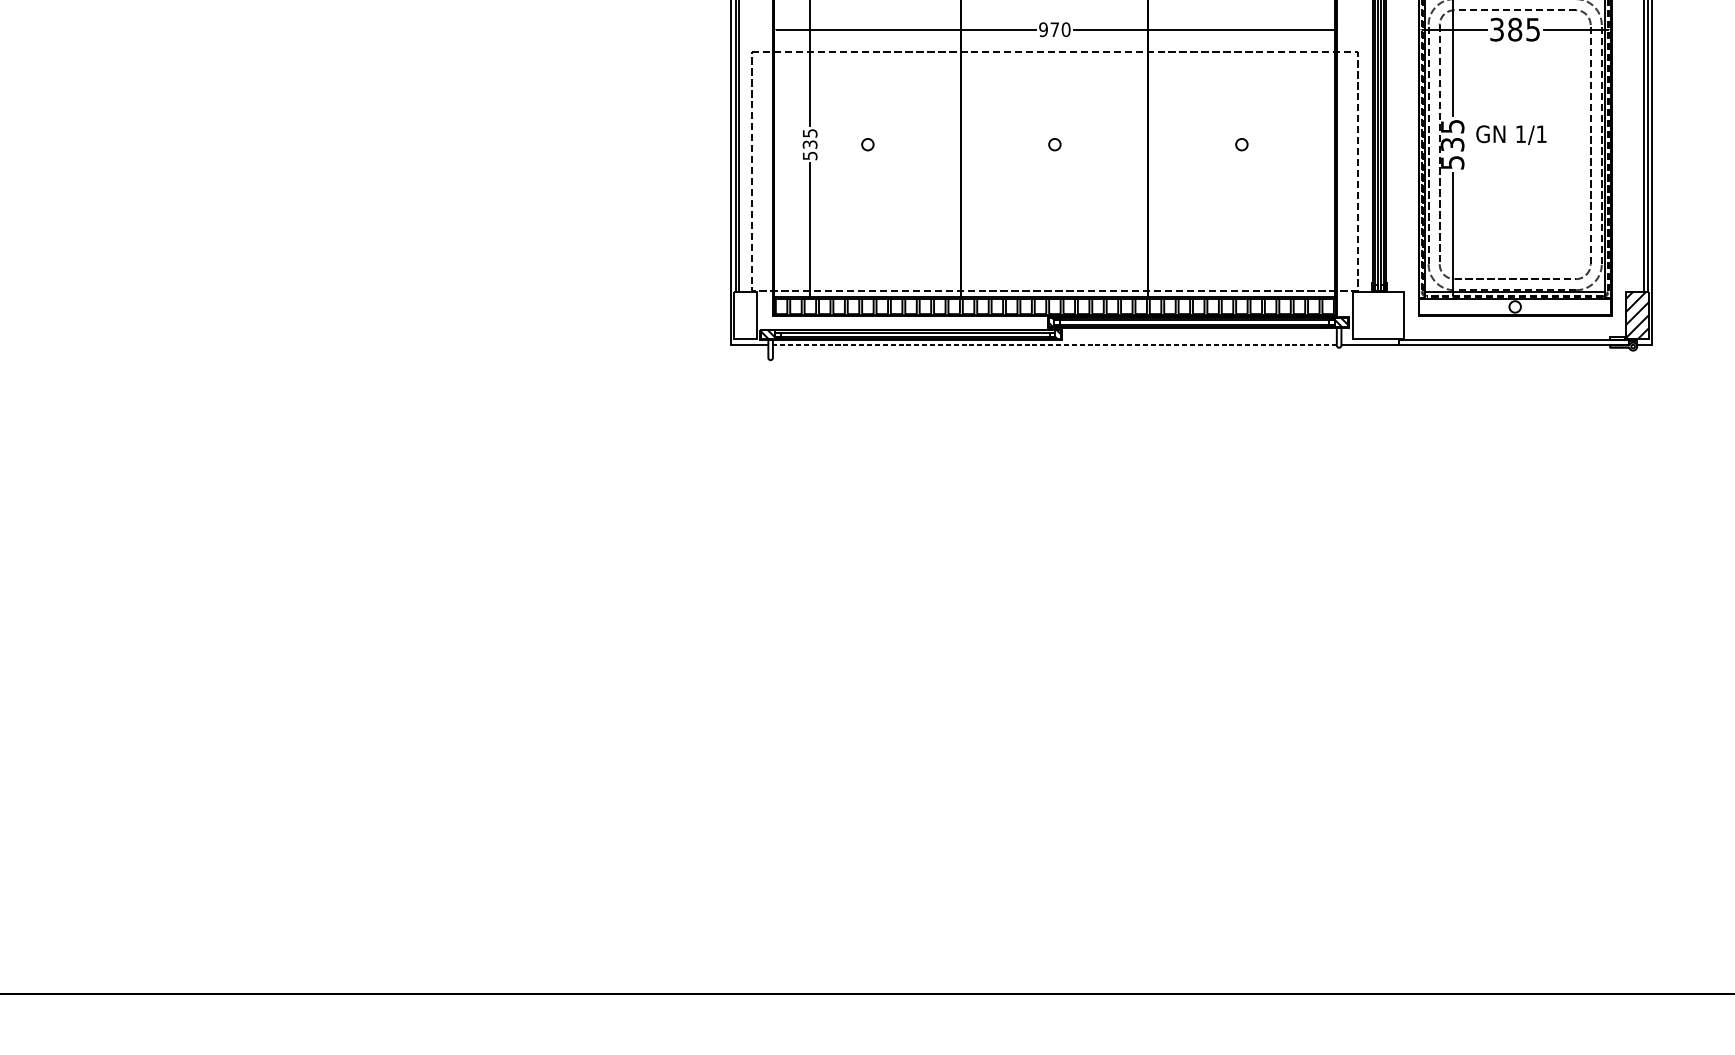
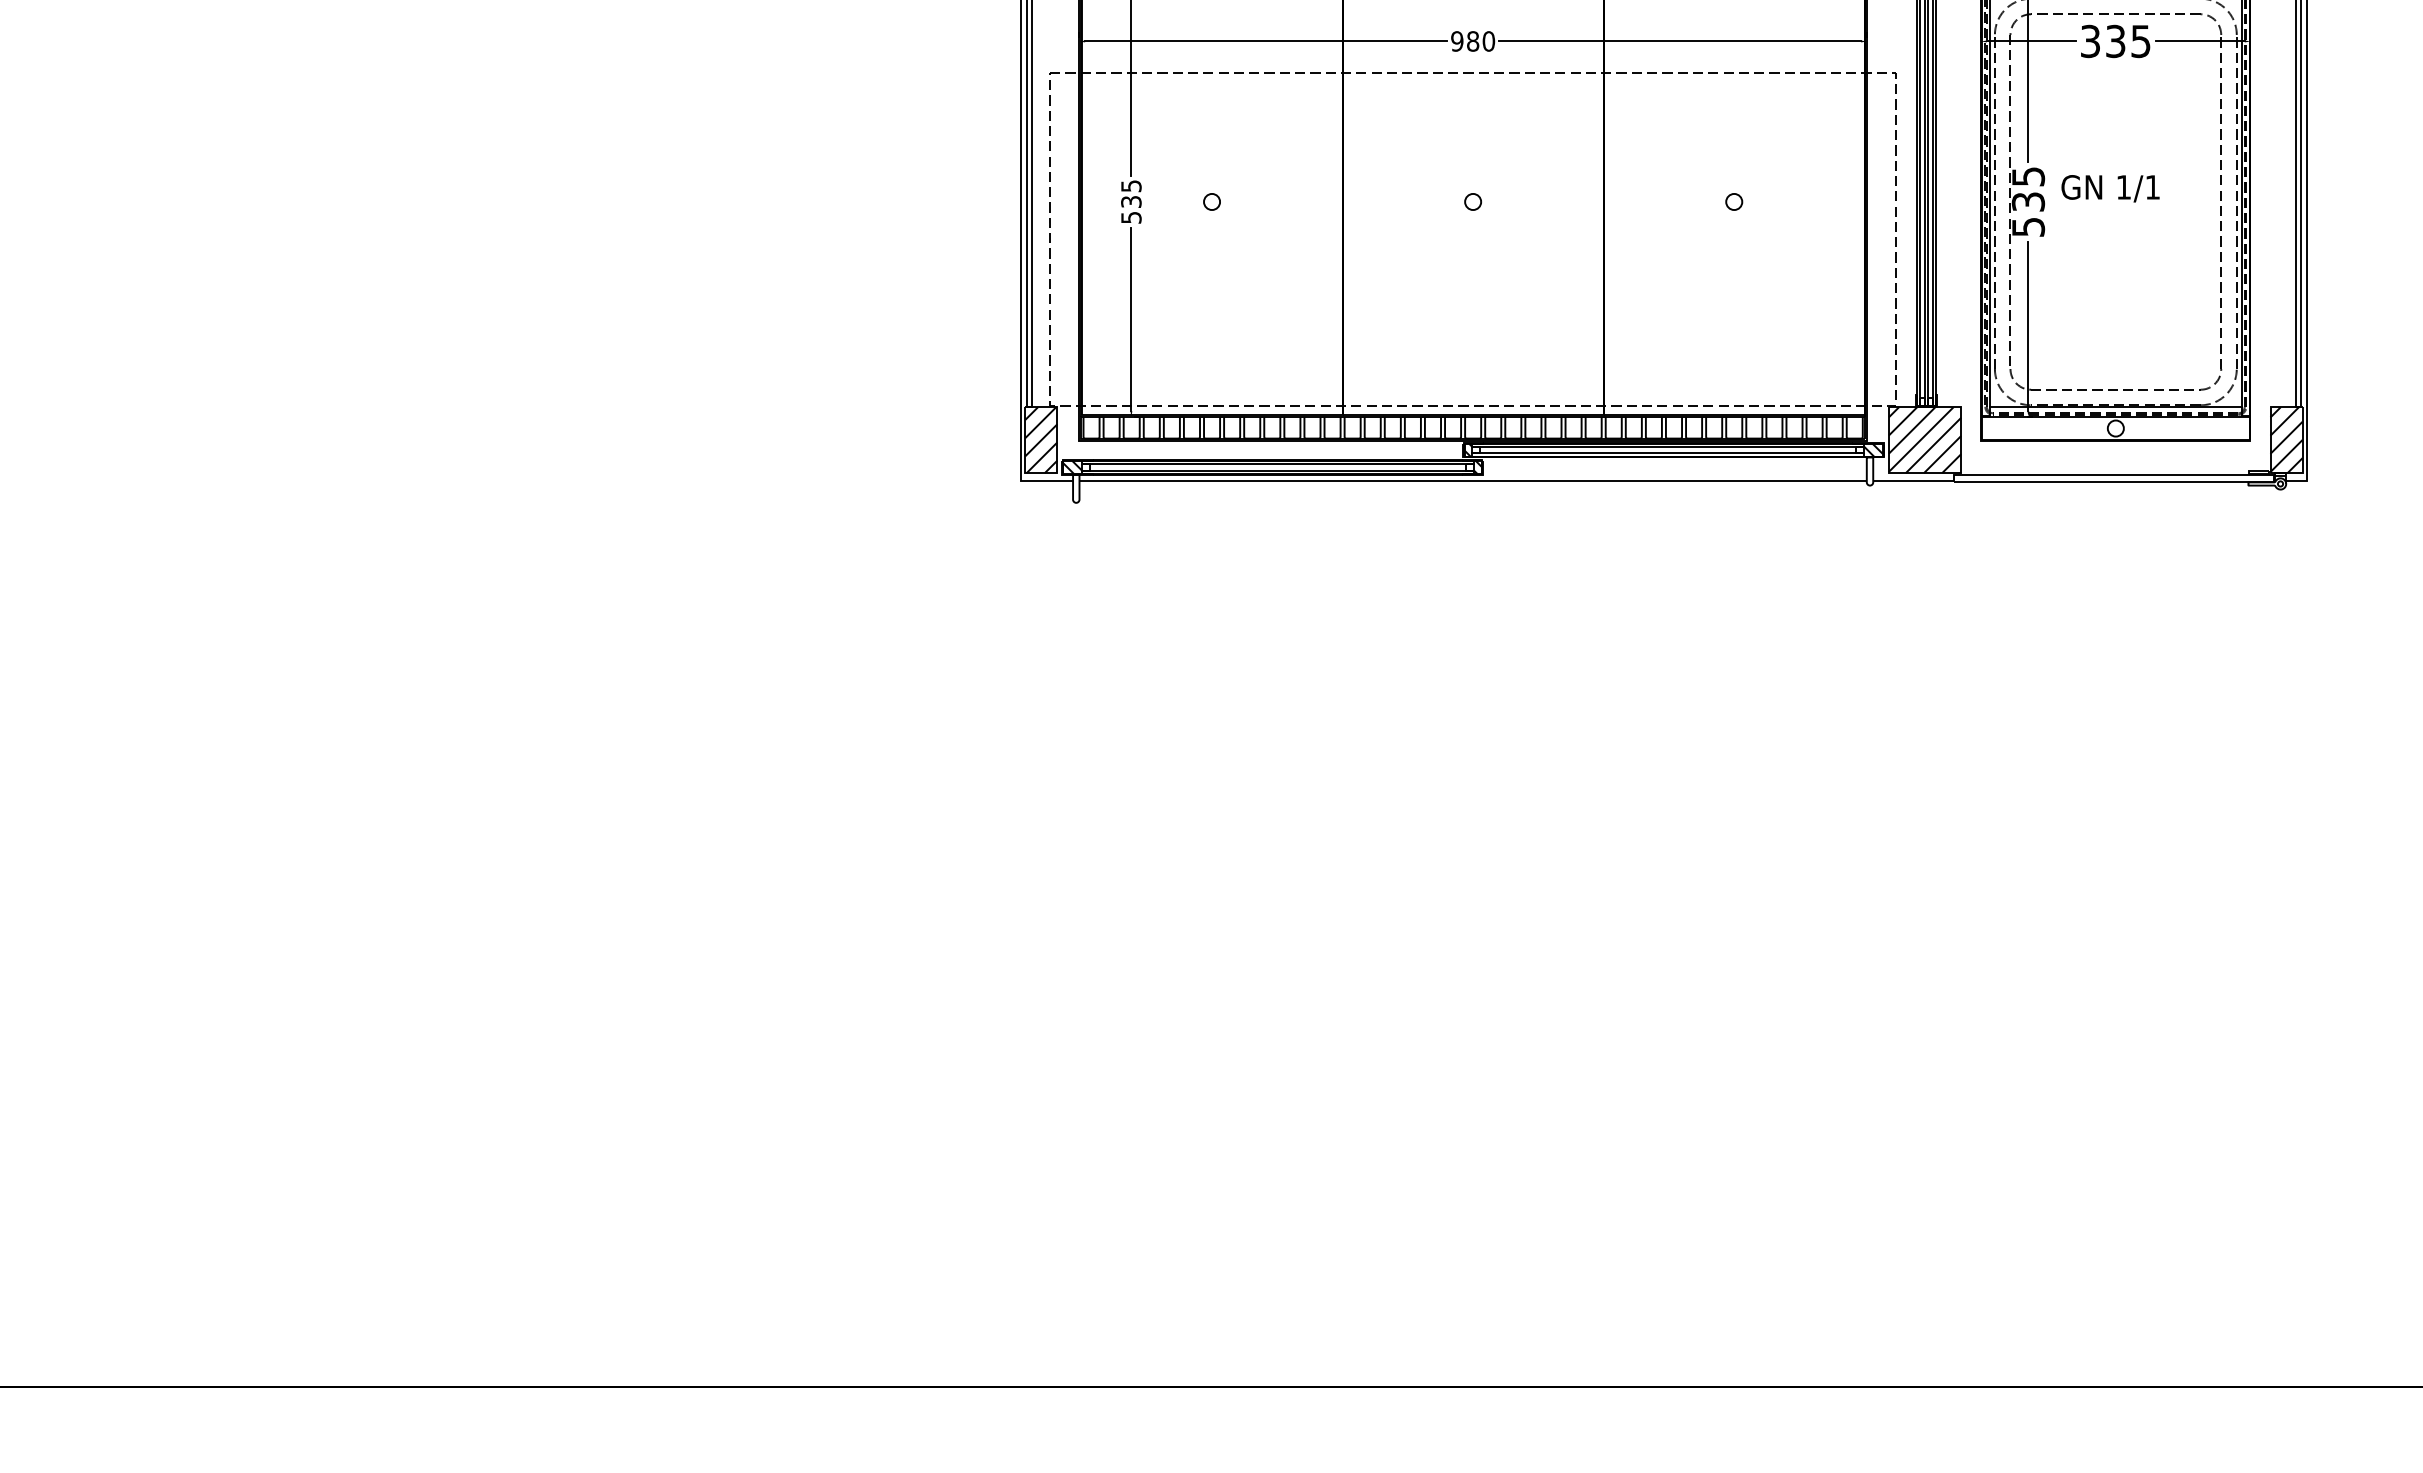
text: (1055, 29) -> (1473, 41), 970 -> 980
text: (1514, 29) -> (2115, 41), 385 -> 335
hatch: (745, 315) -> (1041, 440), added
hatch: (1378, 315) -> (1924, 440), added
line: (1055, 344) -> (1473, 481), dashed -> solid

